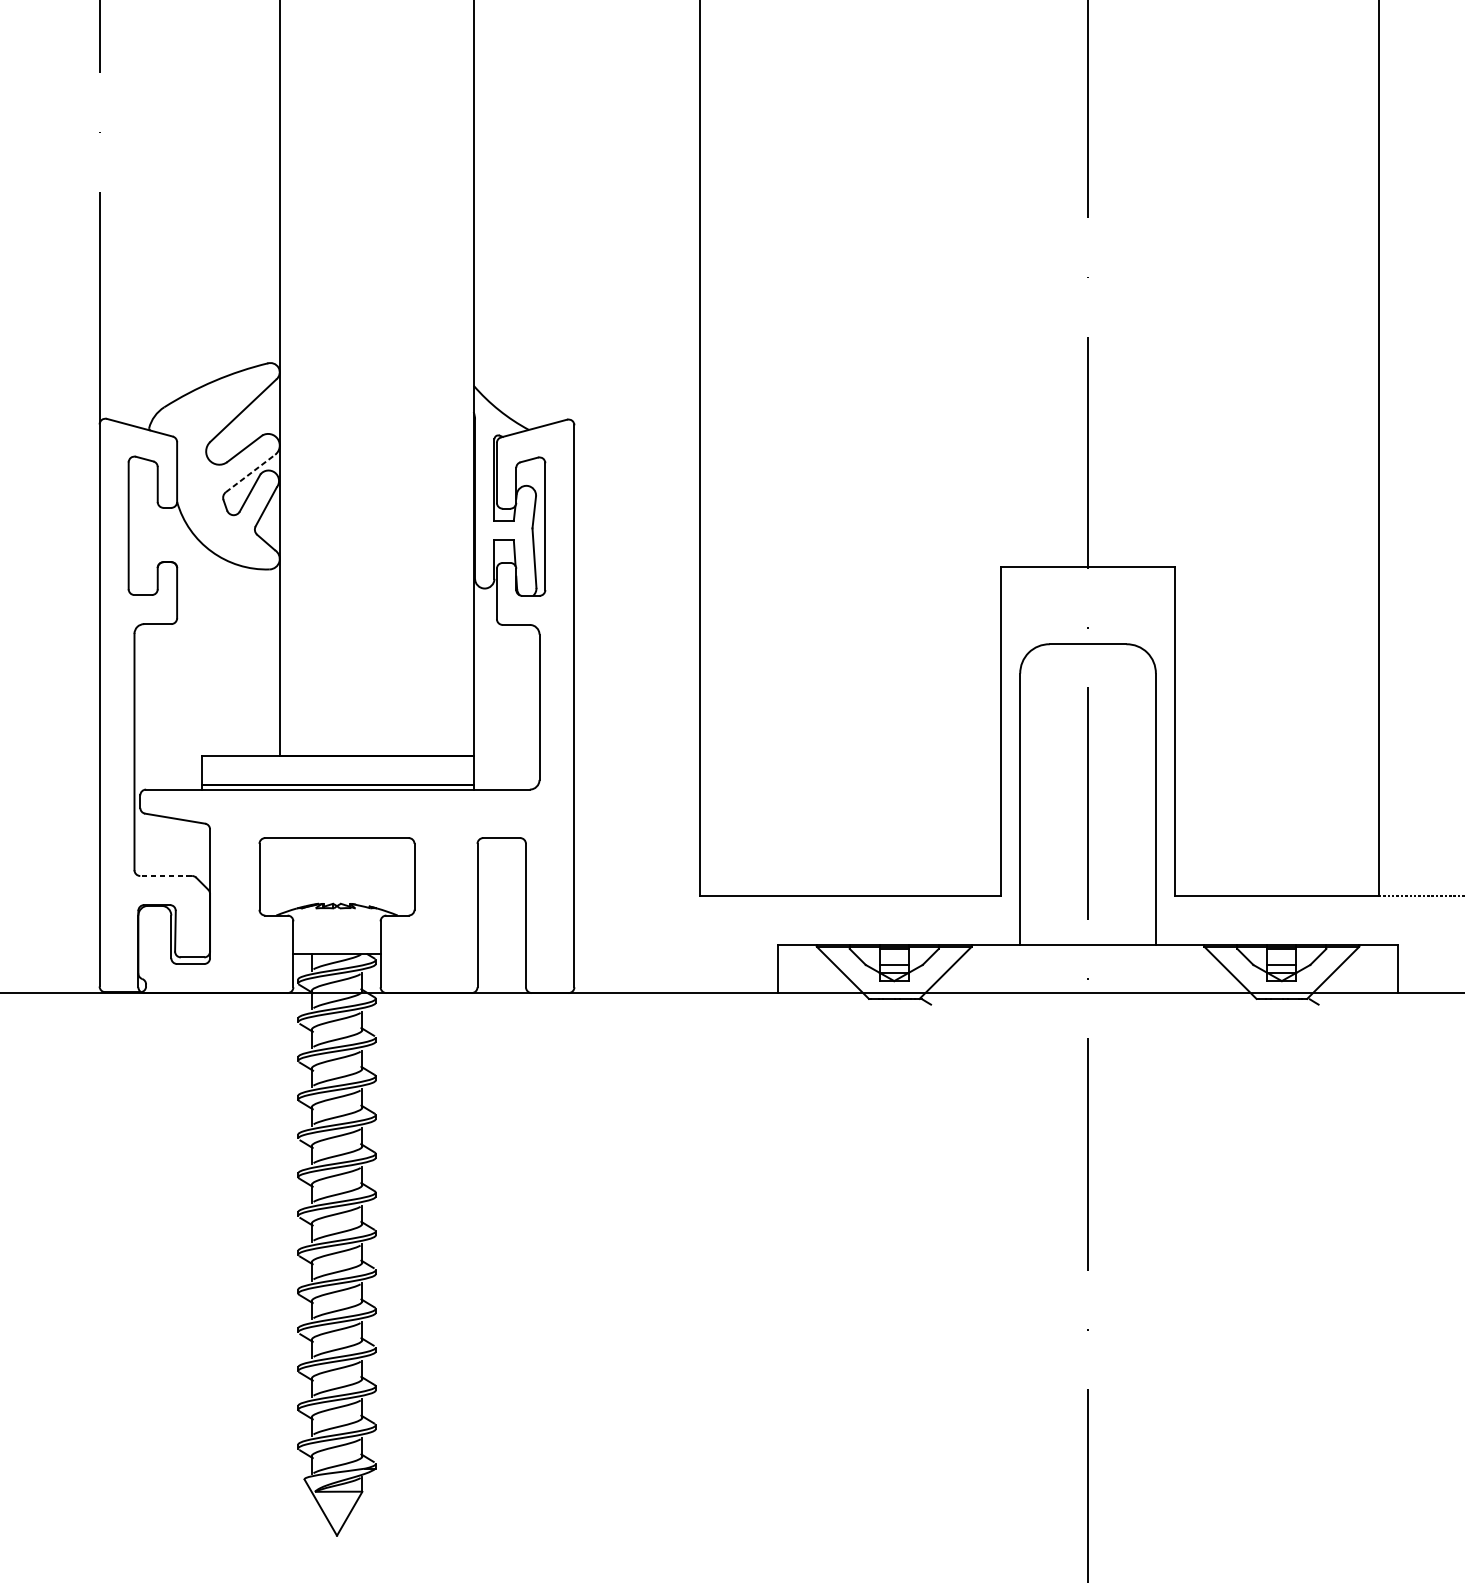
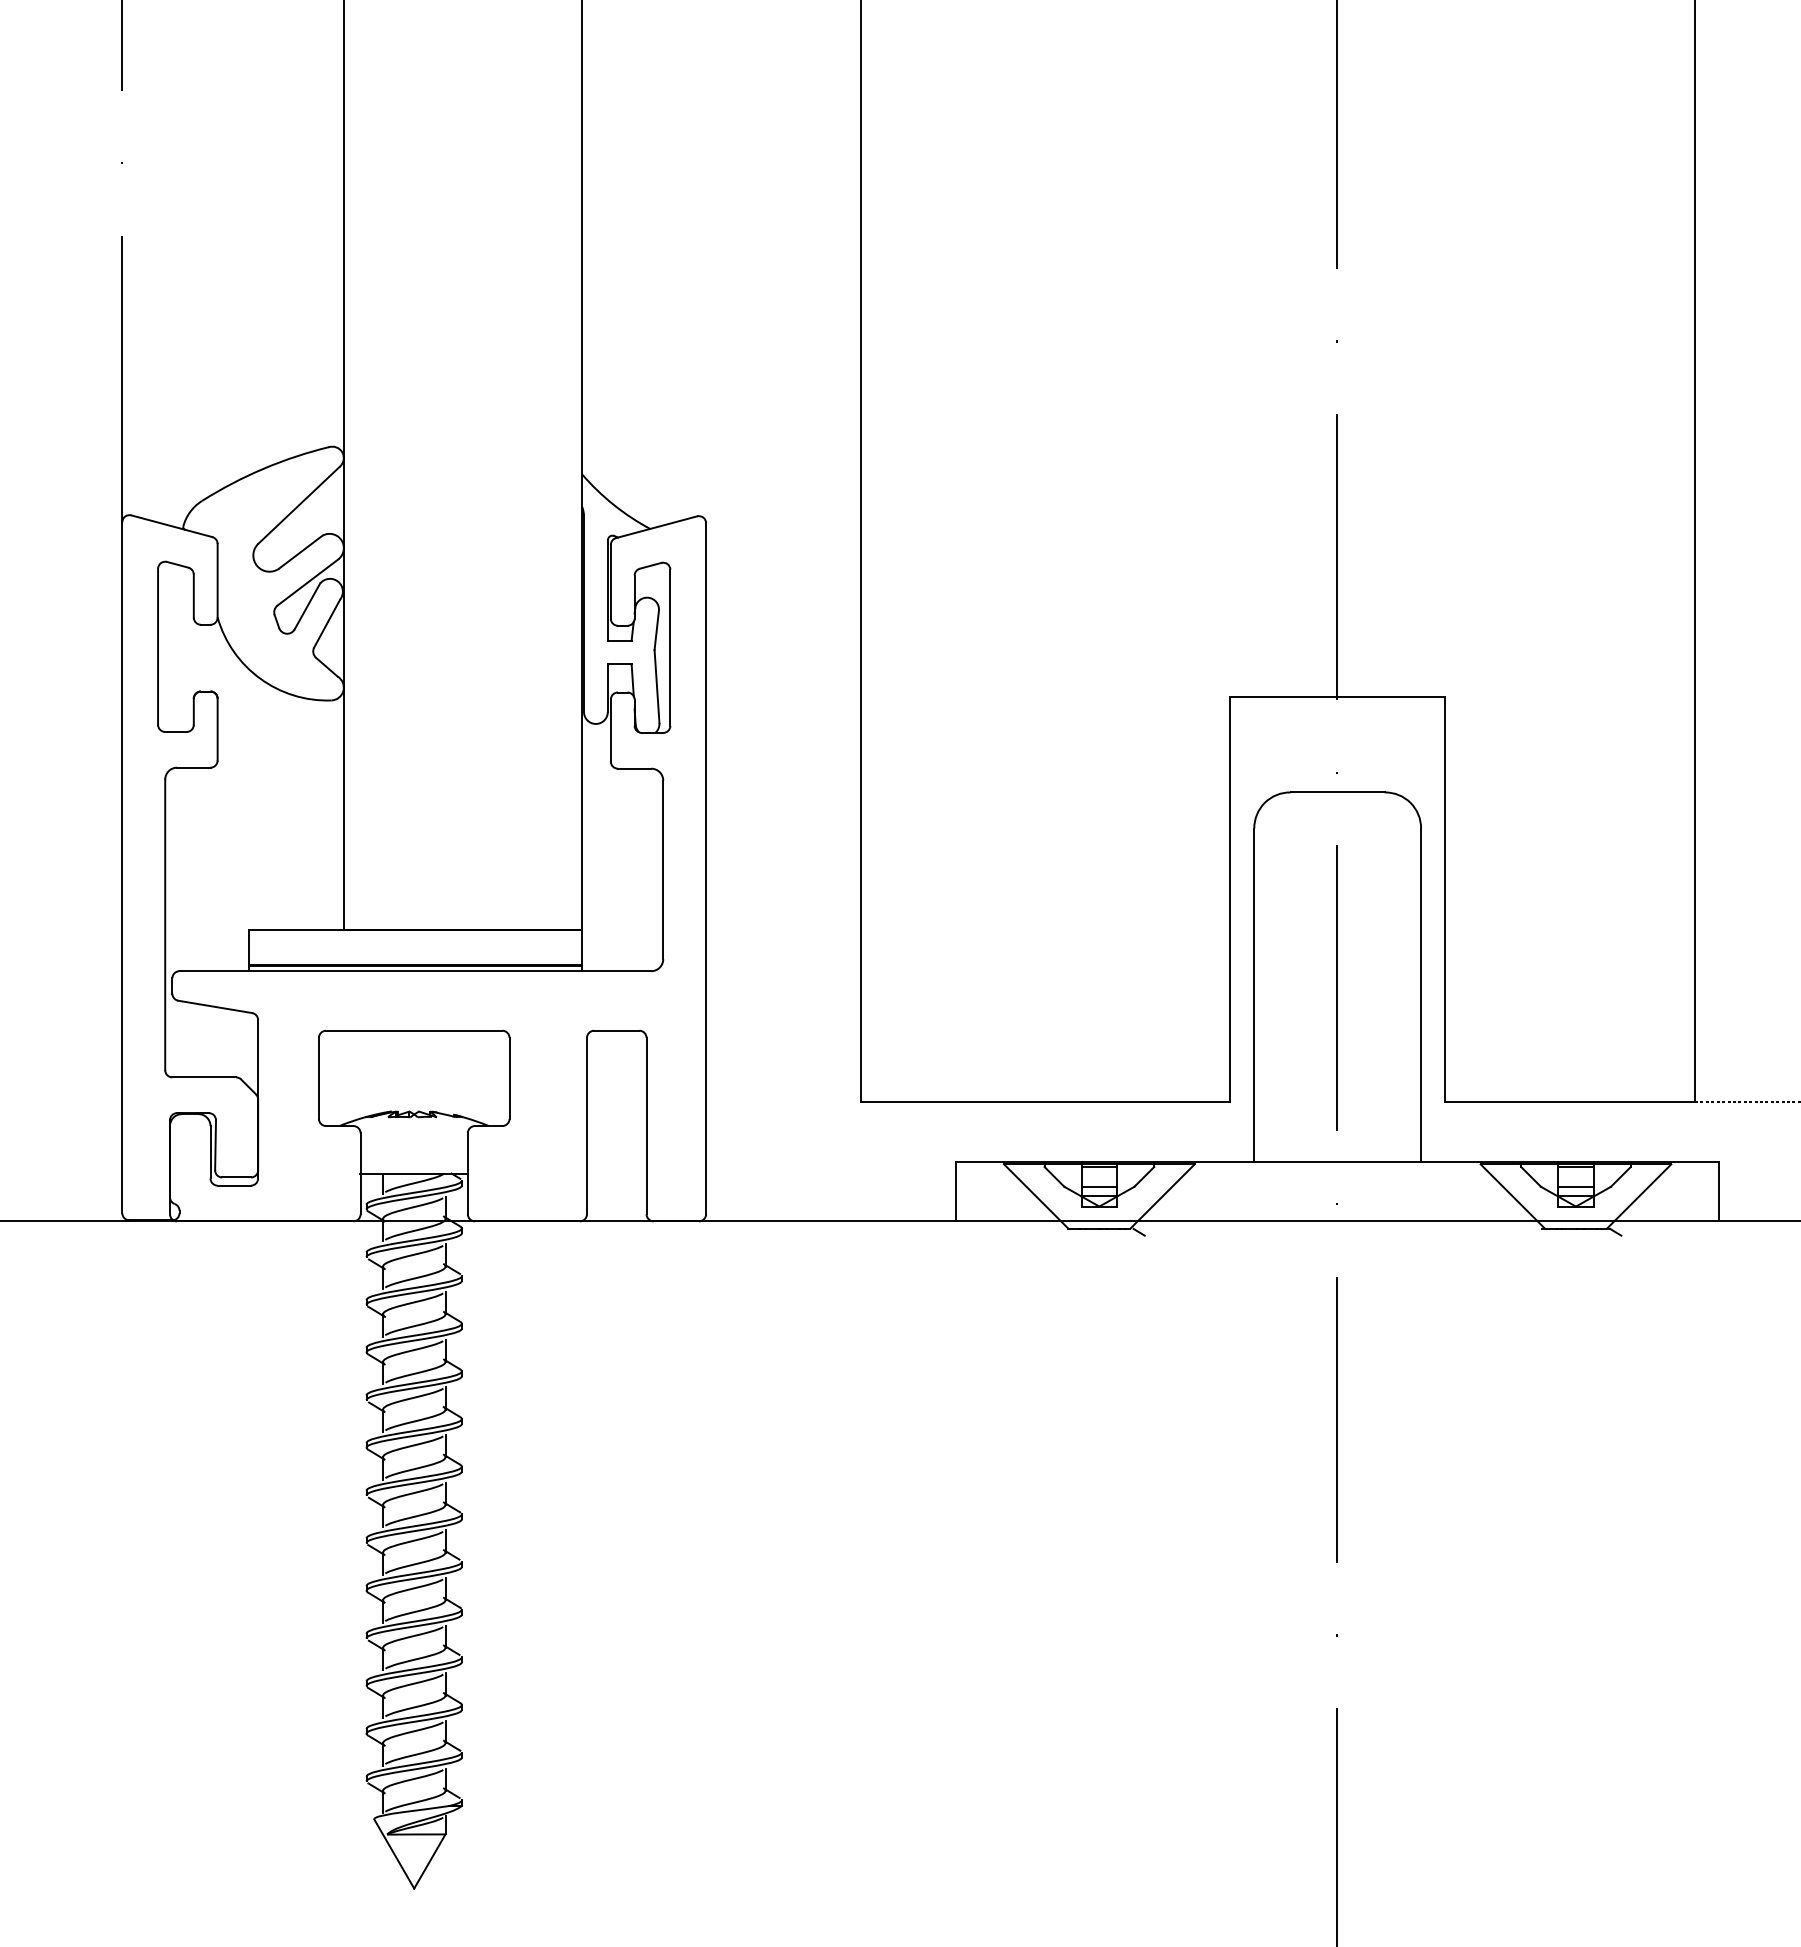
line: (251, 473) -> (308, 582), dashed -> solid
line: (166, 876) -> (204, 1077), dashed -> solid

